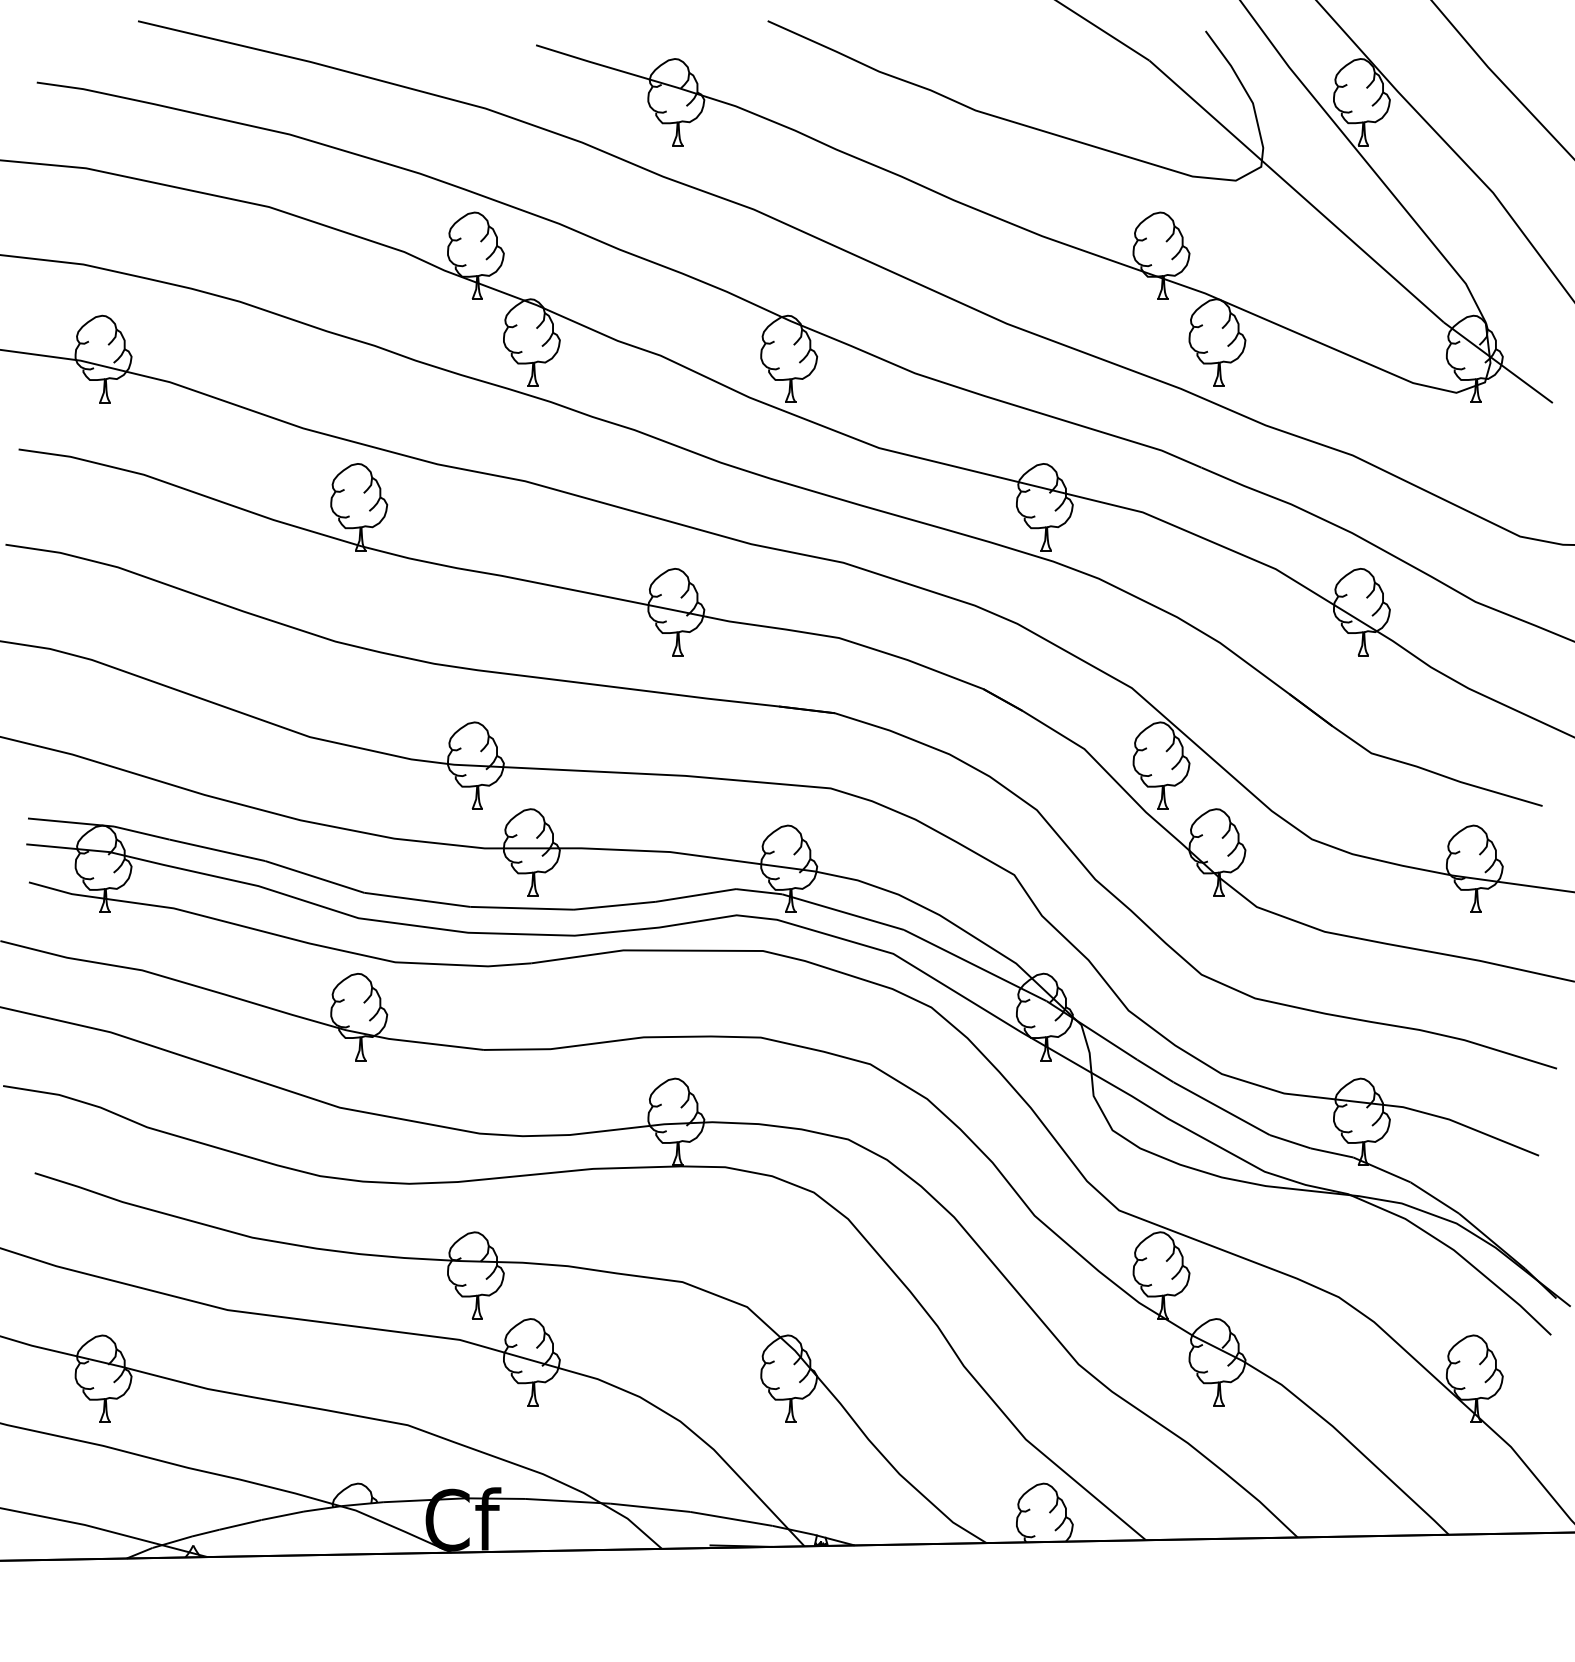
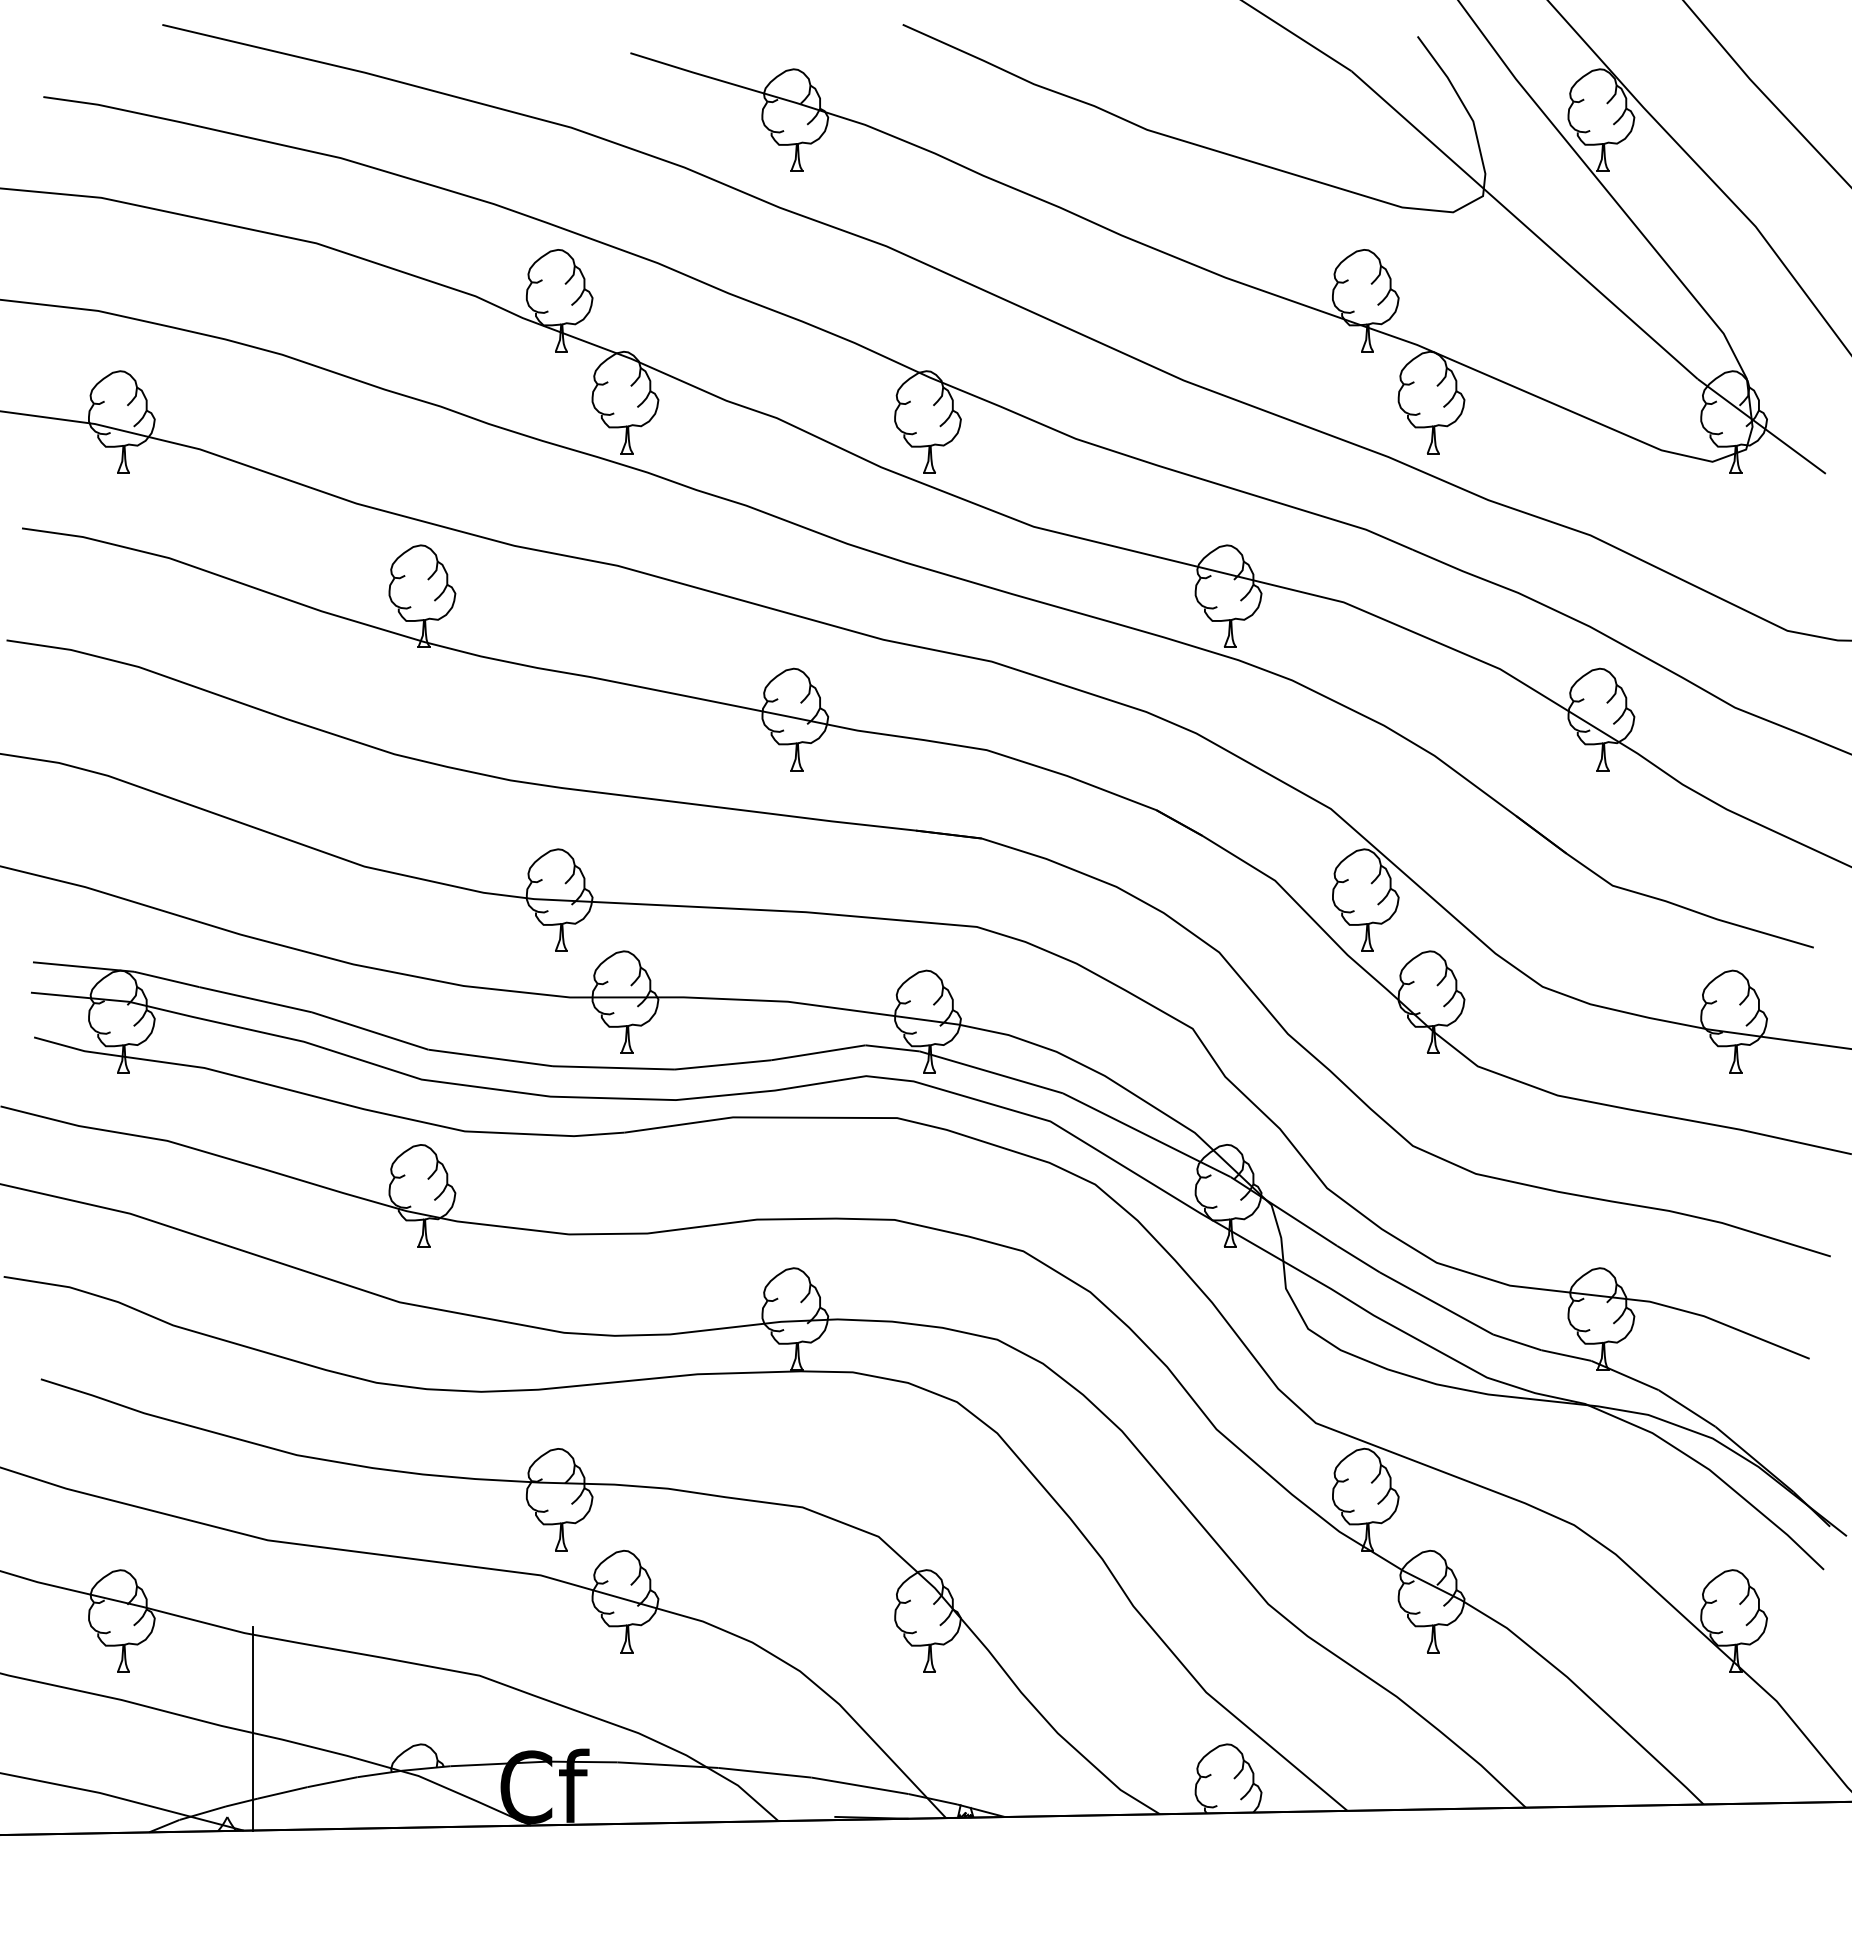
line: (214, 1470) -> (252, 1728), added

